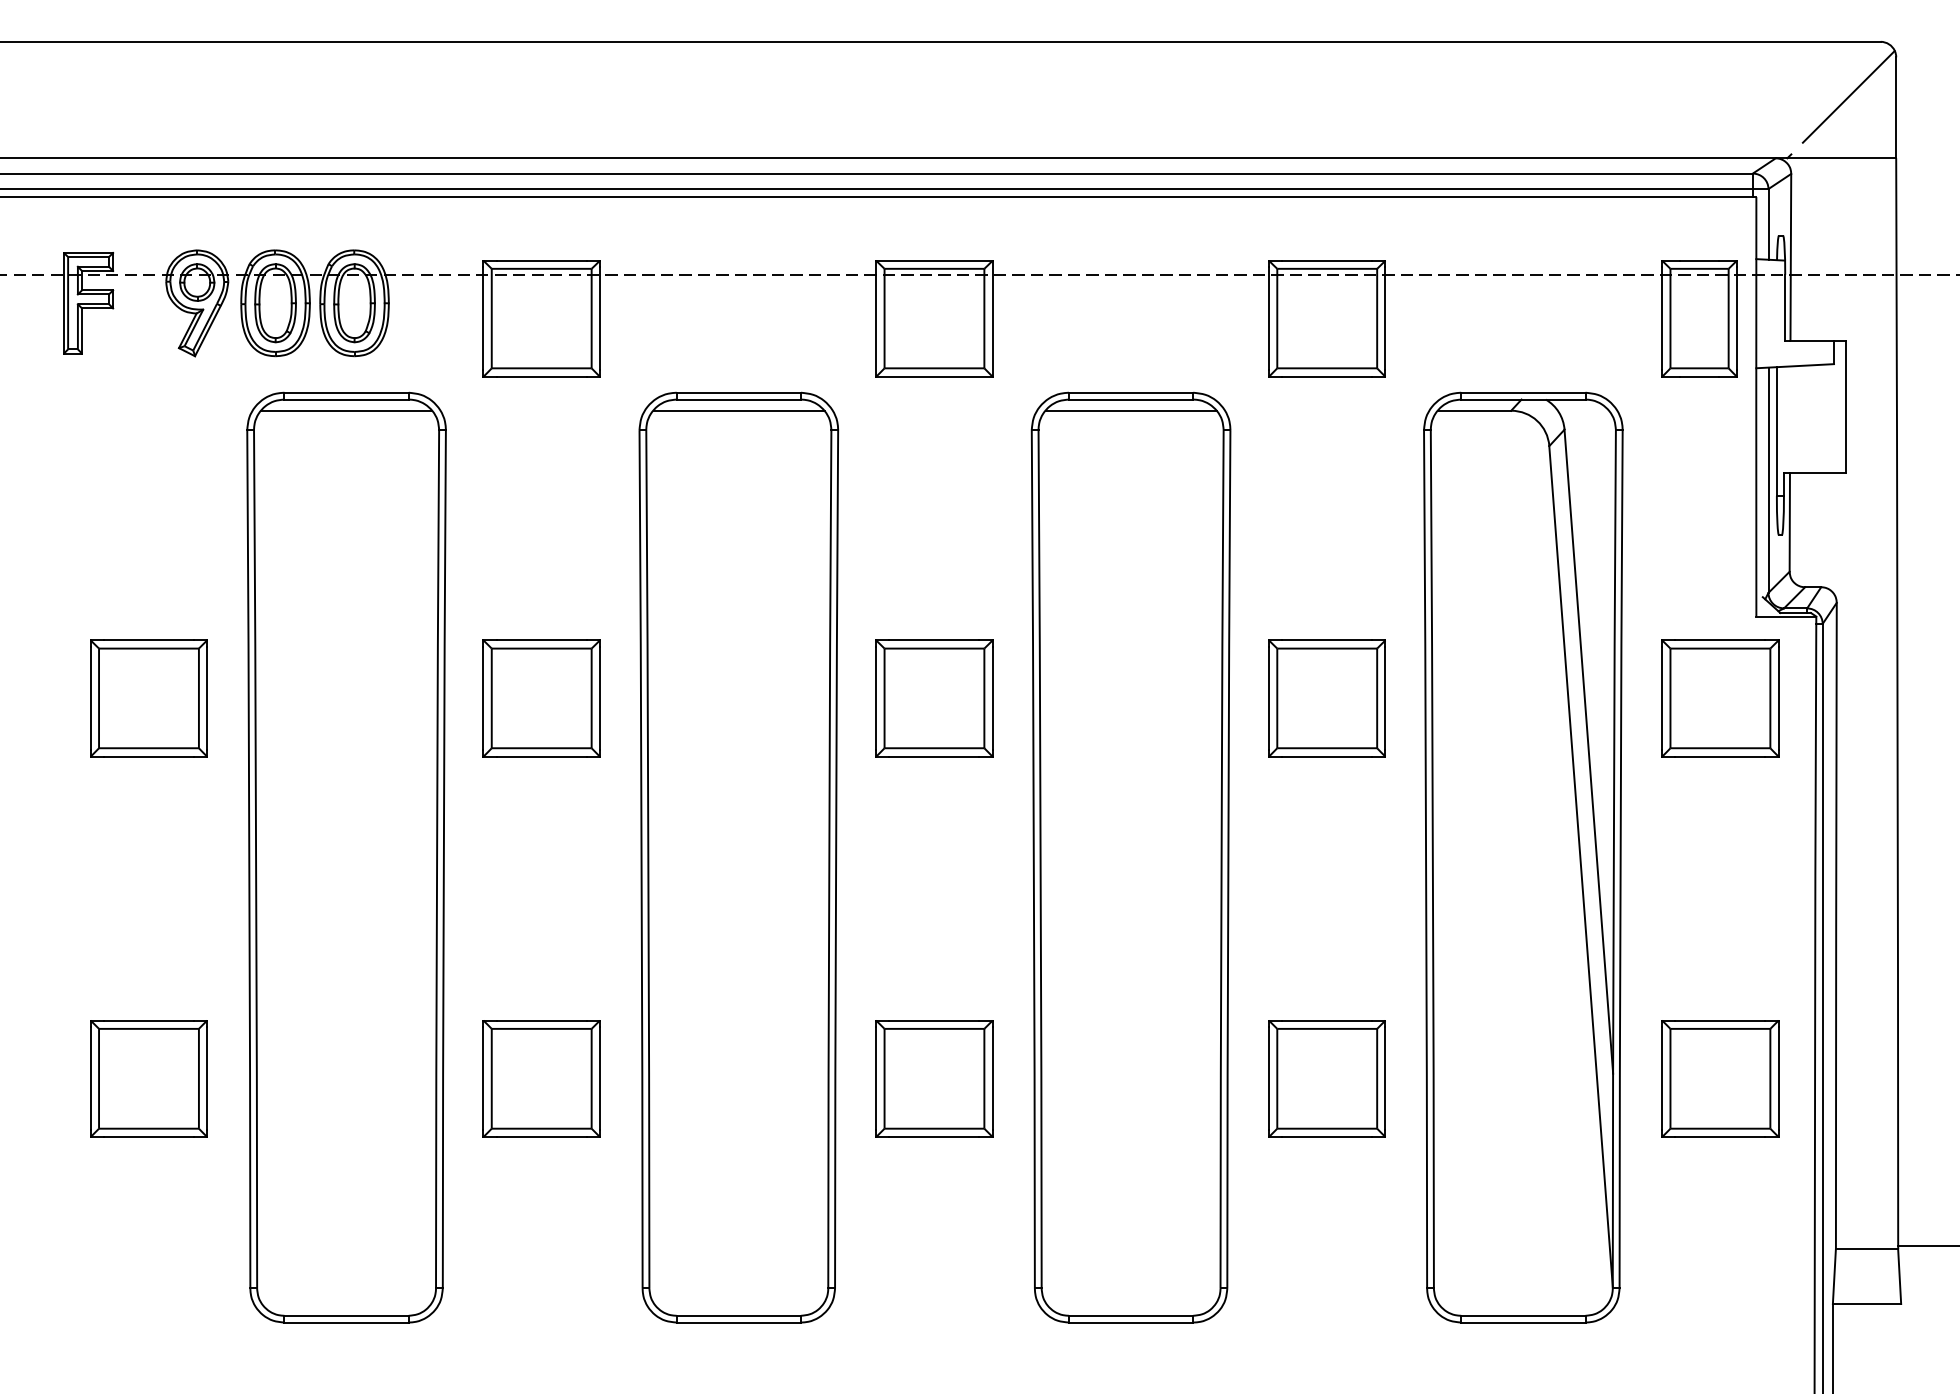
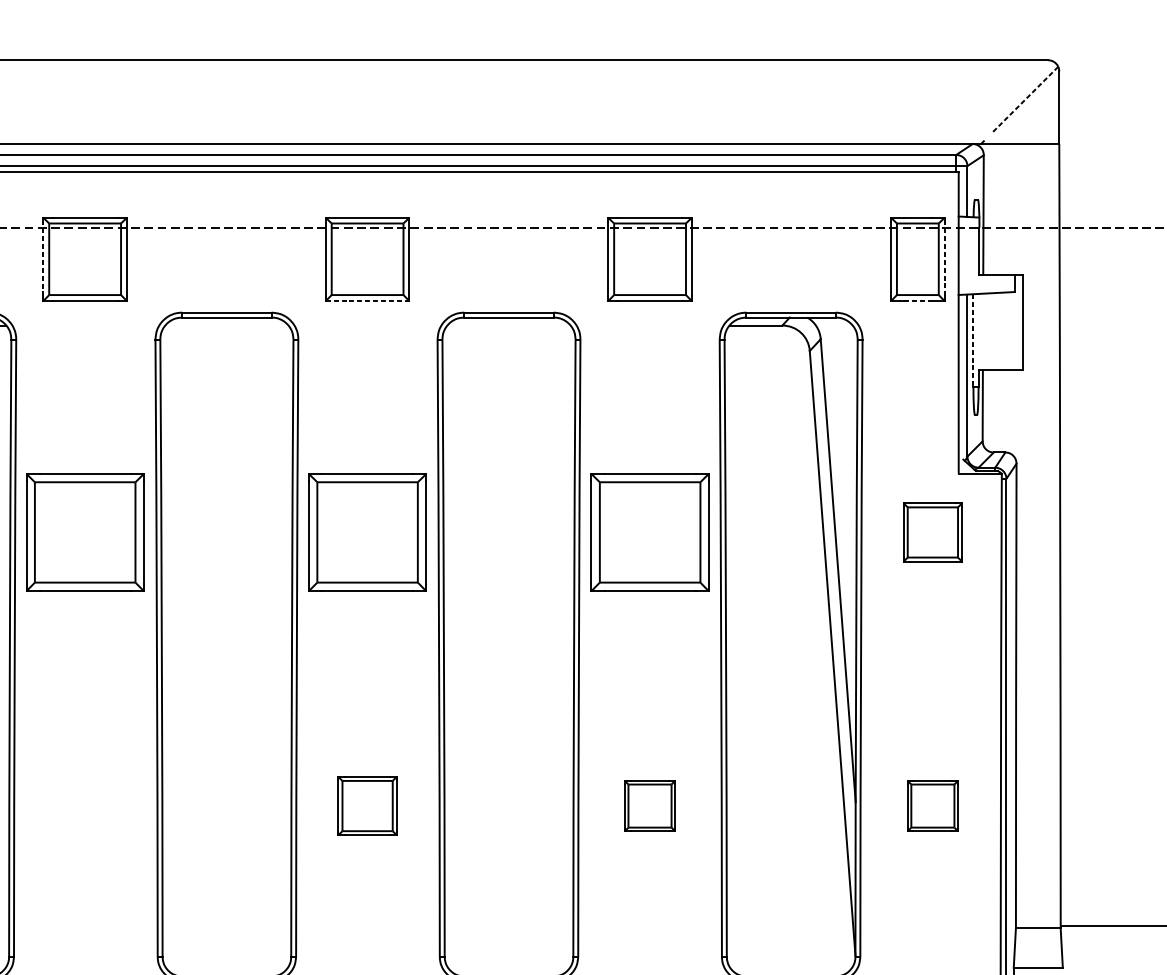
line: (1848, 96) -> (1024, 99), solid -> dashed
line: (483, 318) -> (43, 259), solid -> dashed
line: (1736, 318) -> (944, 259), solid -> dashed
line: (934, 376) -> (367, 300), solid -> dashed
line: (1700, 376) -> (918, 300), solid -> dashed
line: (738, 410) -> (226, 325), removed
line: (1130, 410) -> (508, 325), removed
line: (1776, 431) -> (973, 340), solid -> dashed
part: (541, 698) -> (84, 532), size x1.4
part: (934, 698) -> (367, 532), size x1.4
part: (1326, 698) -> (649, 532), size x1.4
part: (1720, 698) -> (932, 532), size x0.7
part: (541, 1078) -> (84, 805), removed
part: (934, 1078) -> (367, 805), size x0.7
part: (1326, 1078) -> (649, 805), size x0.6
part: (1720, 1078) -> (932, 805), size x0.6

